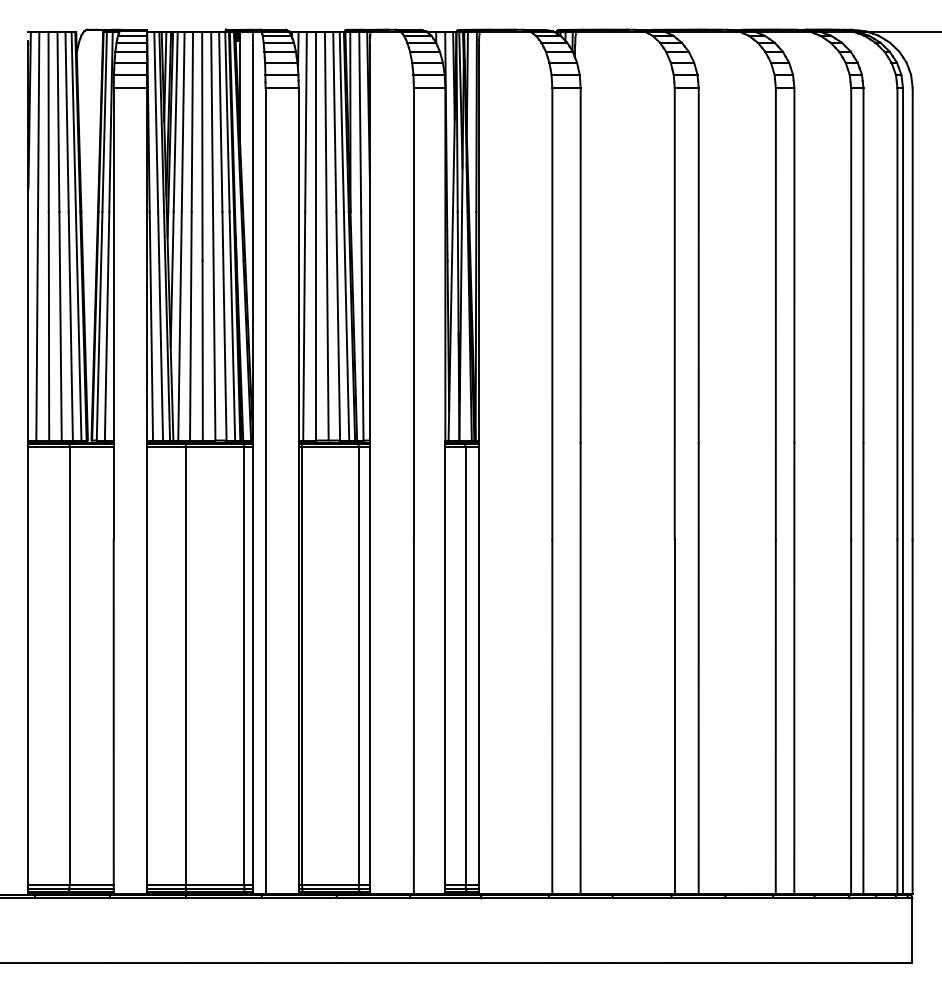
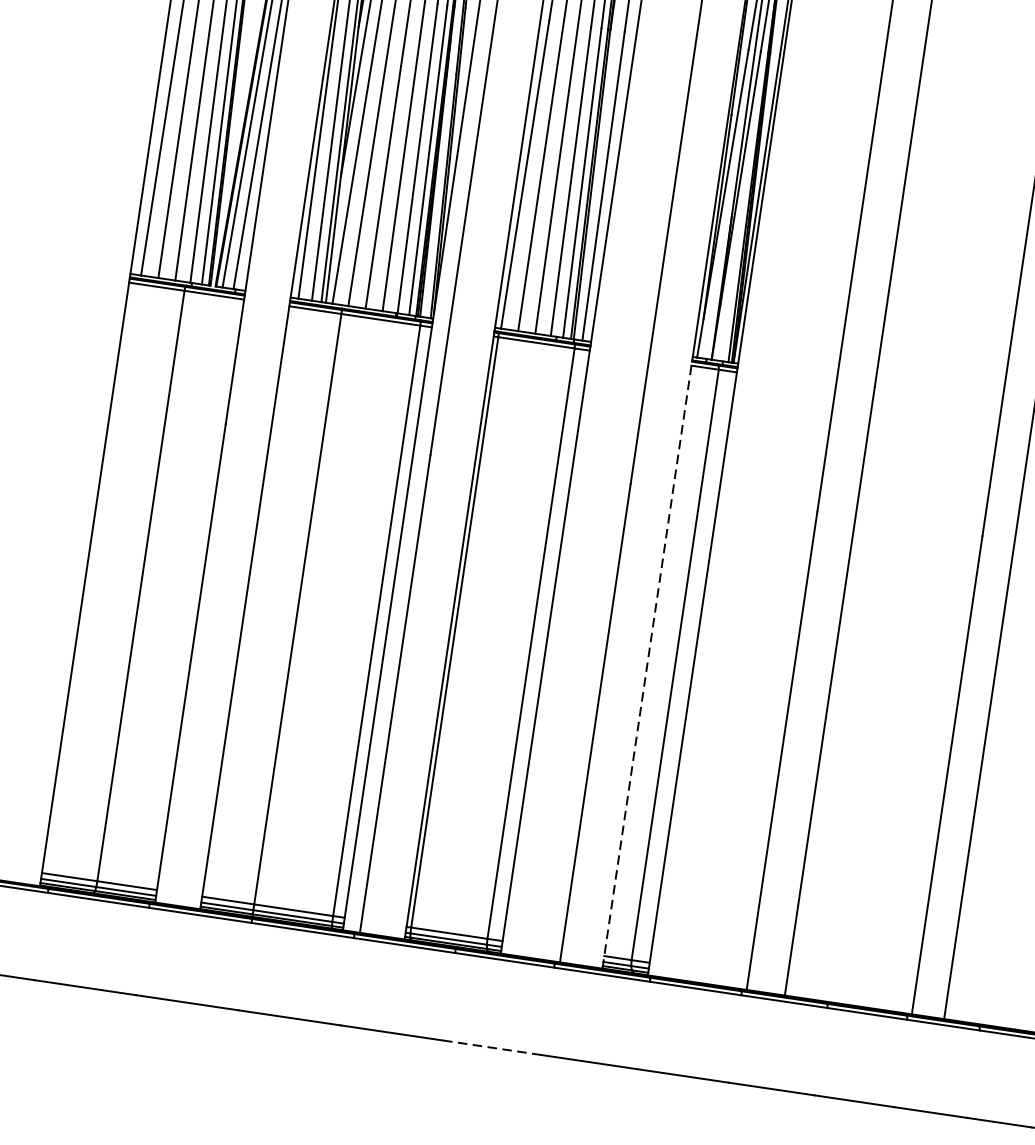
line: (445, 668) -> (647, 664), solid -> dashed
line: (373, 963) -> (491, 1048), solid -> dashed

